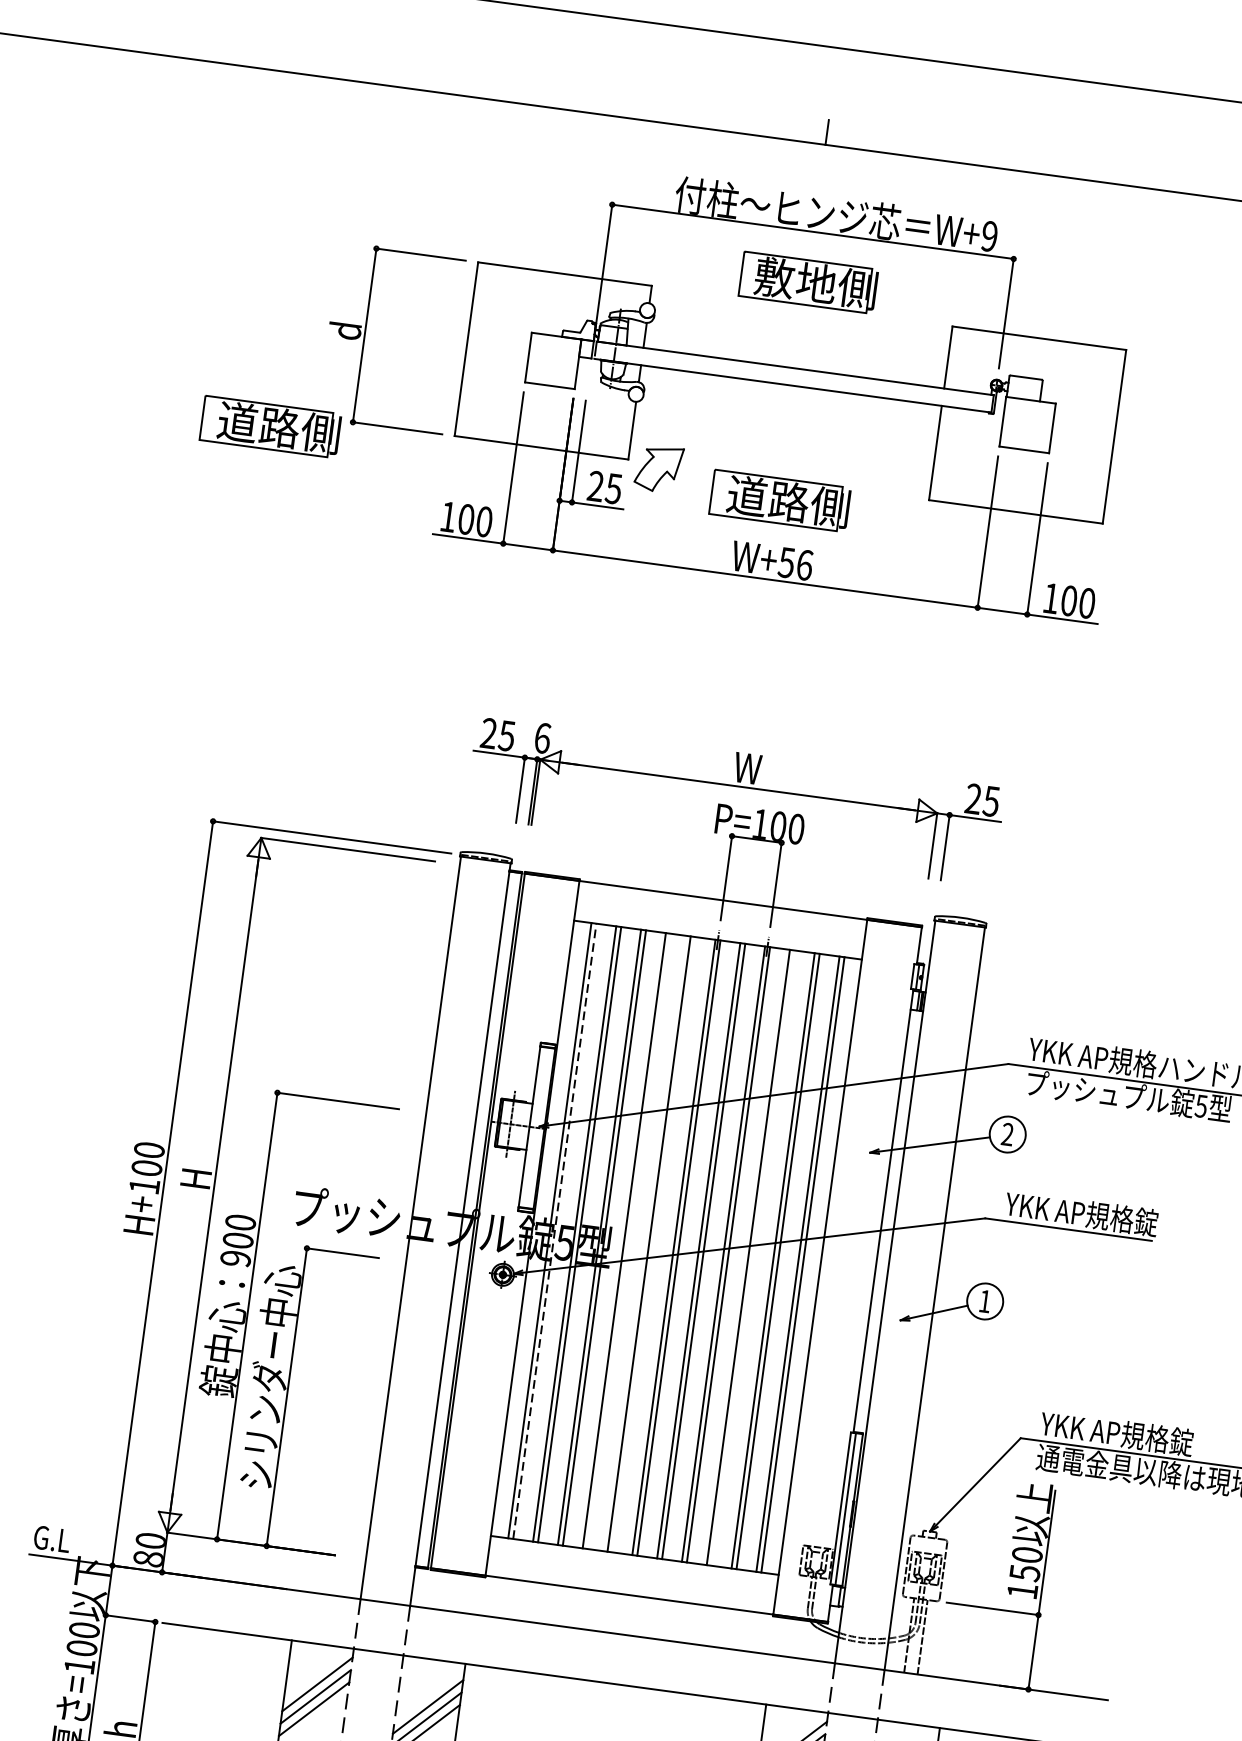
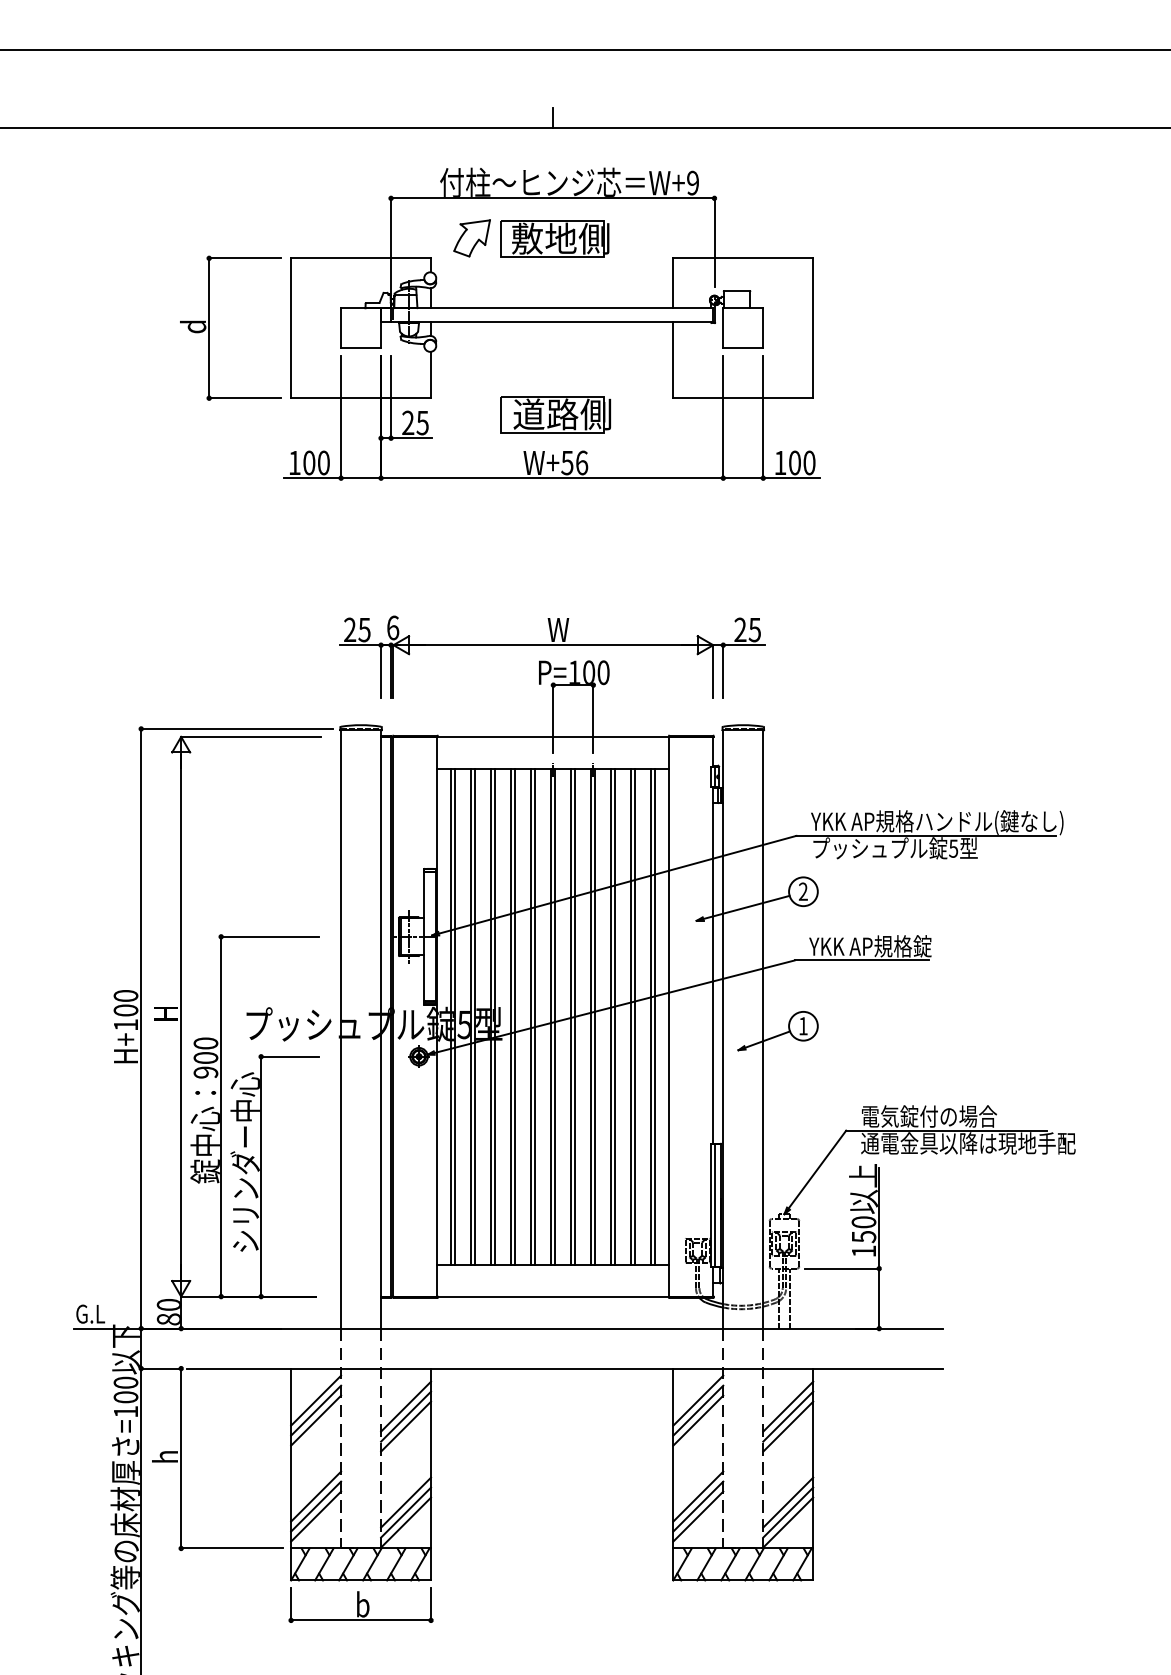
part: (270, 426) -> (144, 410), removed
part: (657, 468) -> (471, 238), moved
line: (554, 1230) -> (455, 1016), dashed -> solid
line: (629, 1241) -> (515, 1016), added
line: (654, 1244) -> (535, 1016), added
line: (753, 1257) -> (615, 1016), added
text: (1125, 1434) -> (928, 1116), YKK AP規格錠 -> 電気錠付の場合

